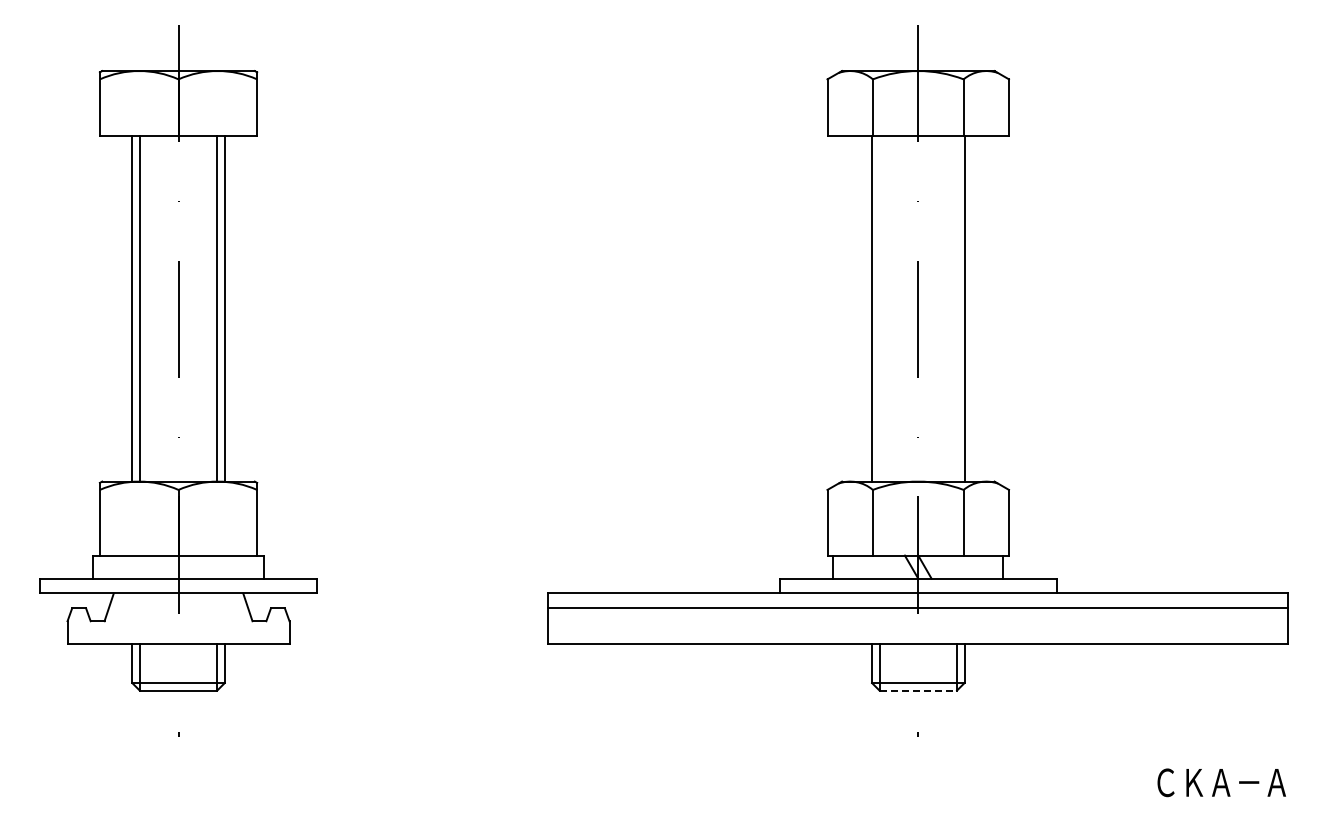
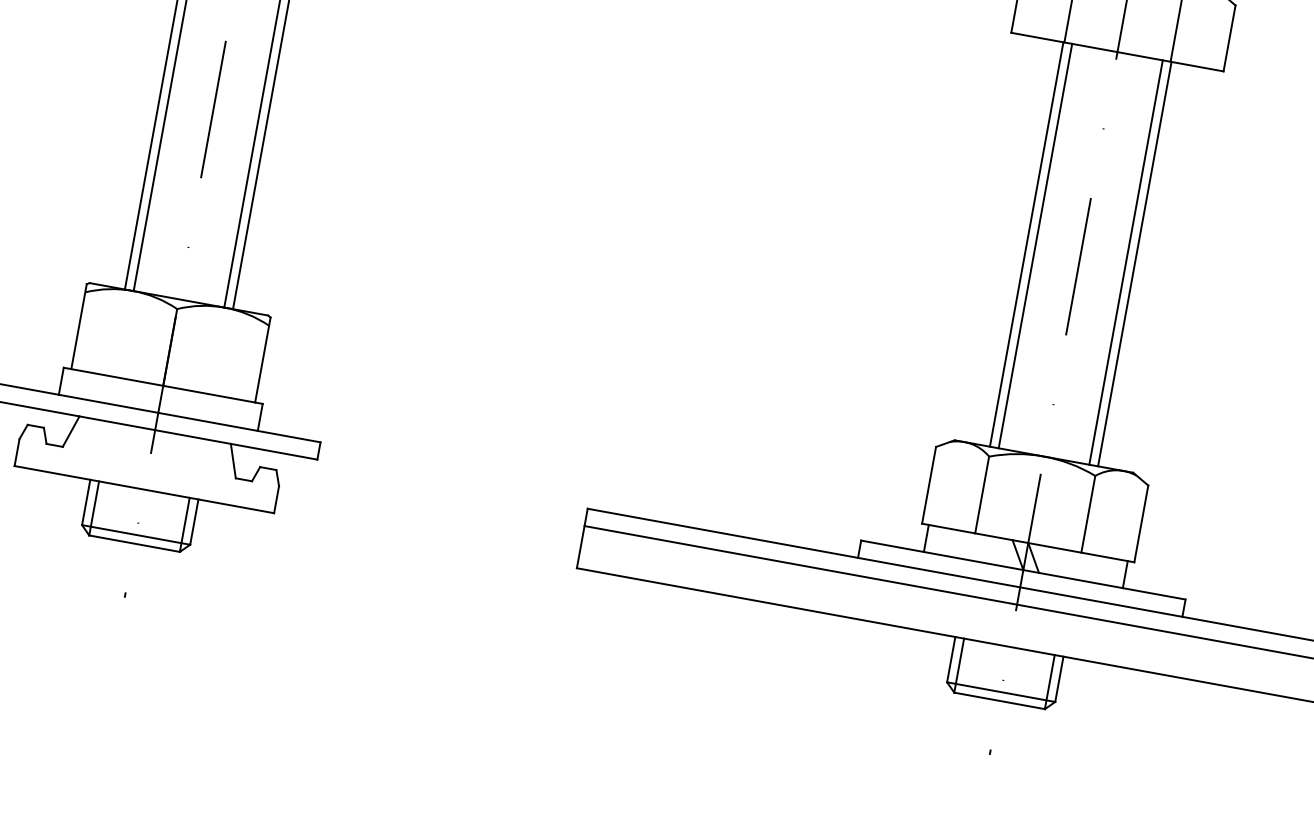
line: (879, 308) -> (1035, 245), added
line: (957, 308) -> (1126, 262), added
line: (918, 690) -> (999, 700), dashed -> solid

